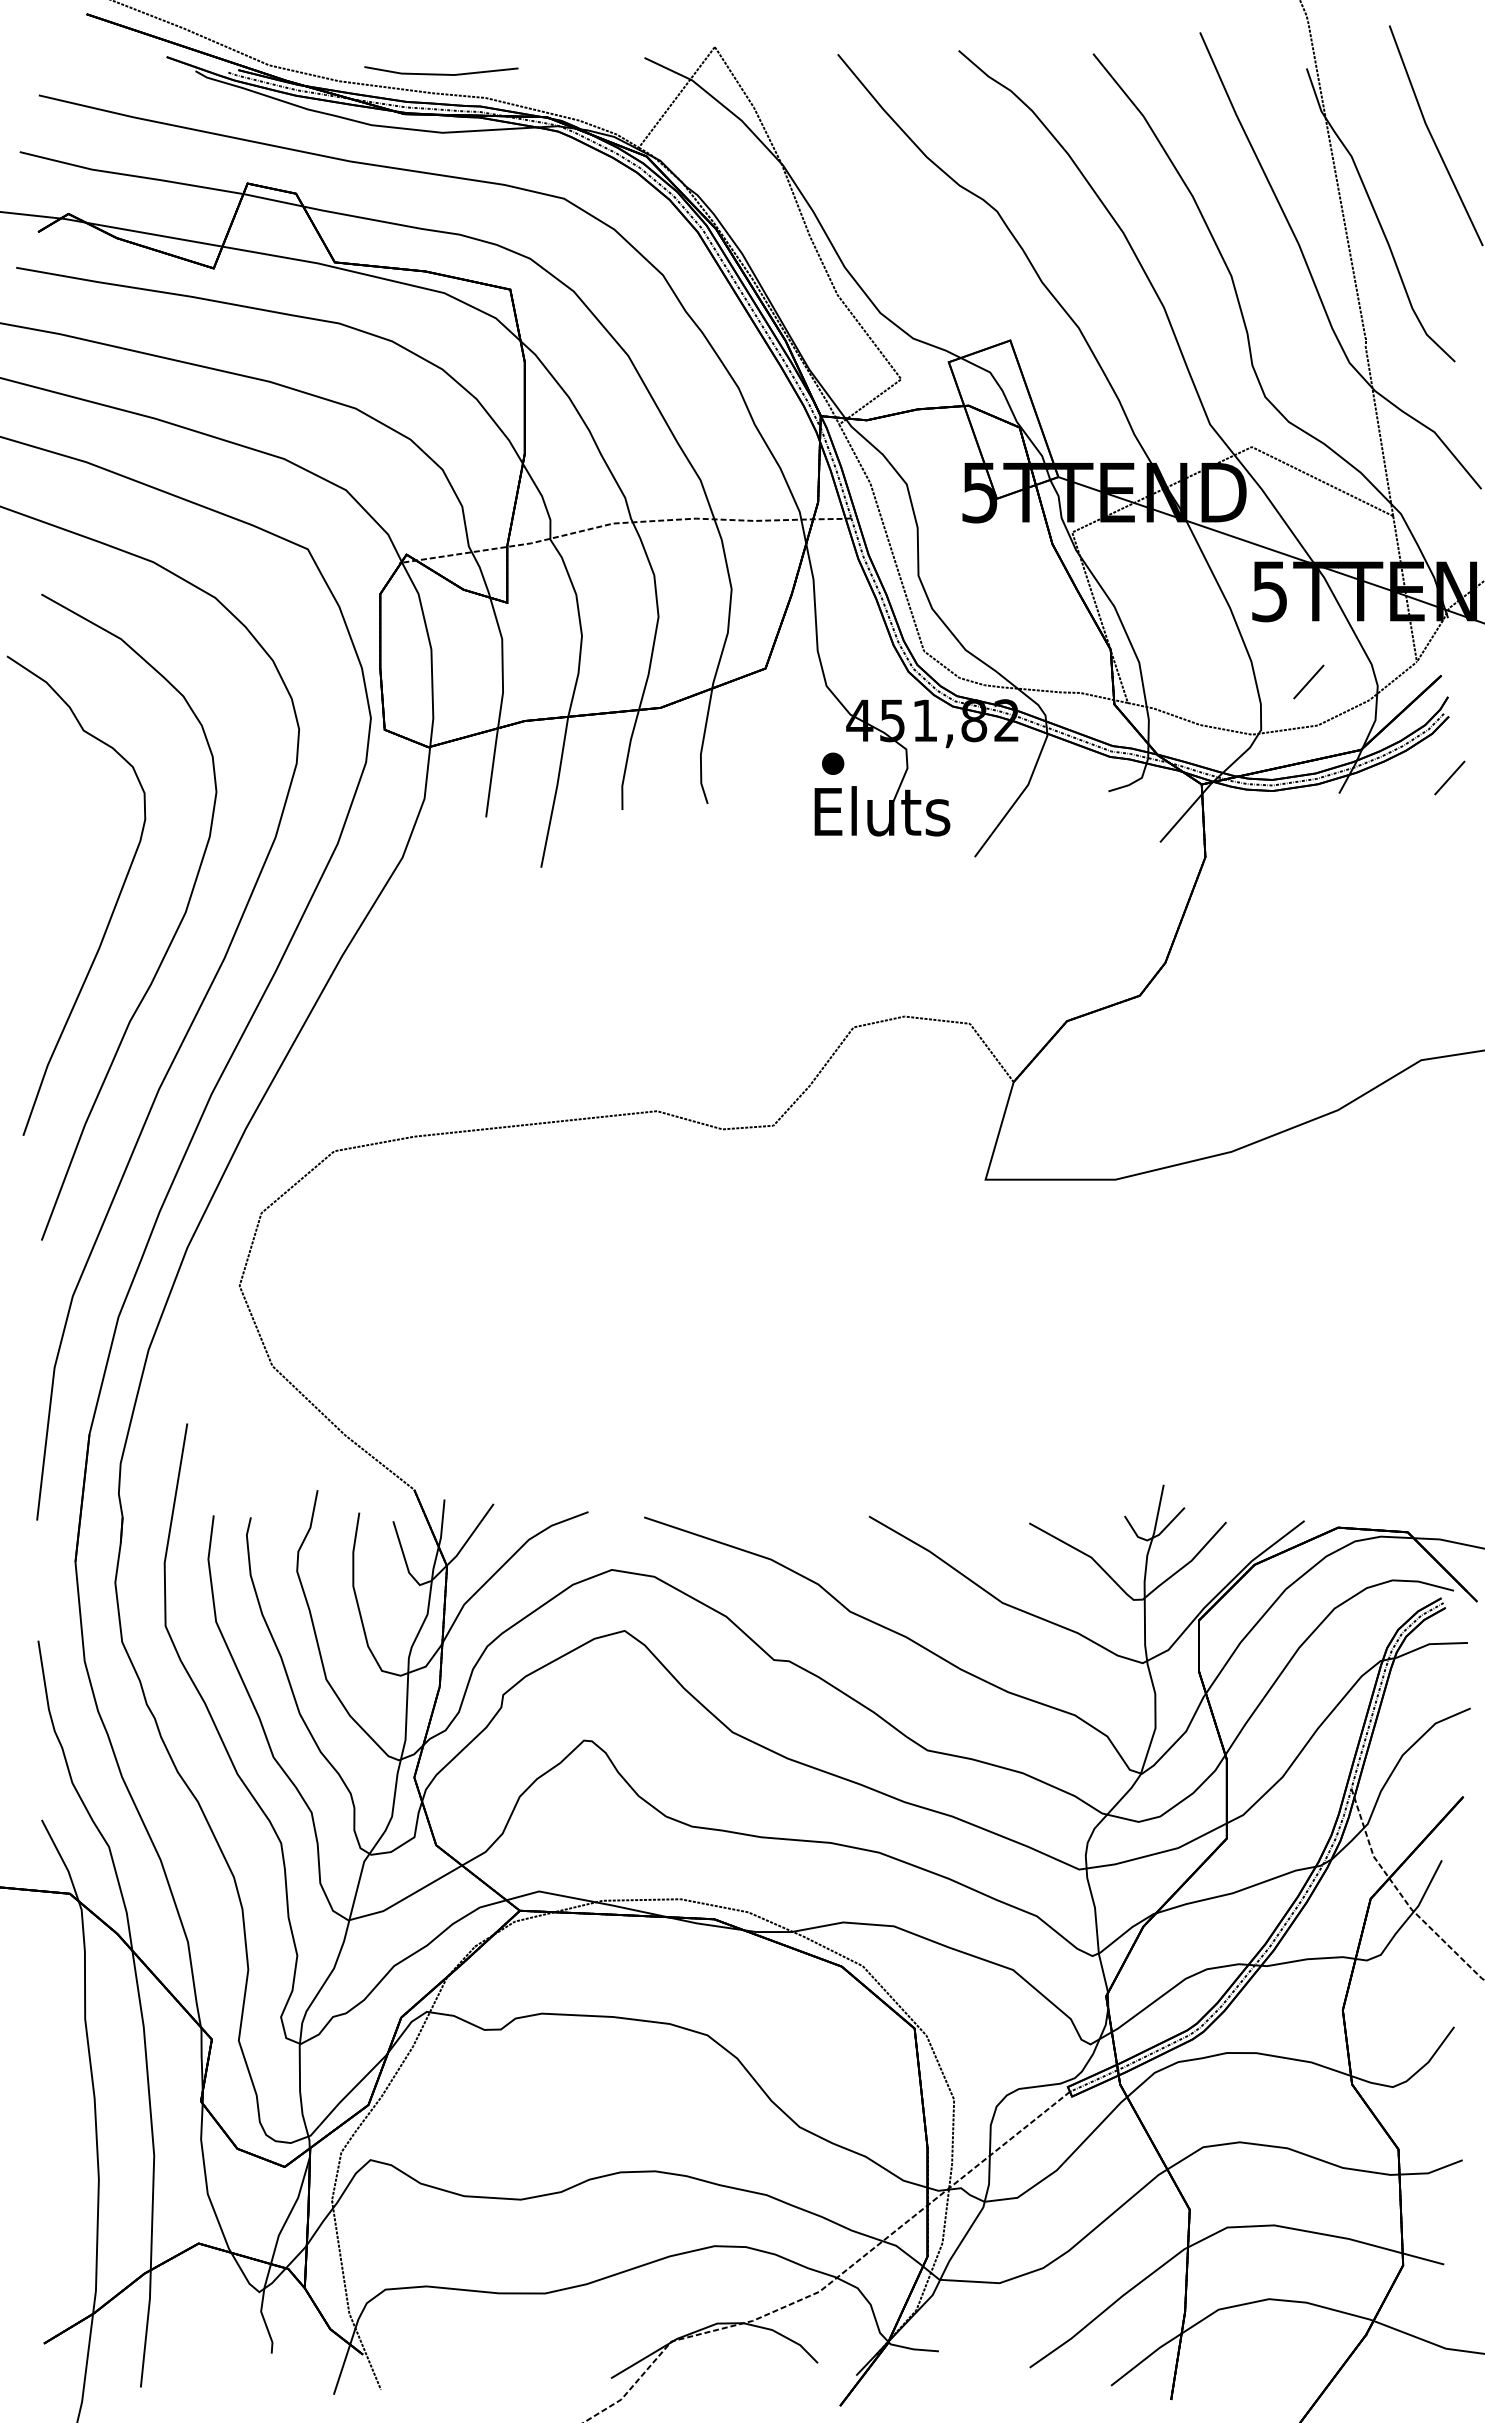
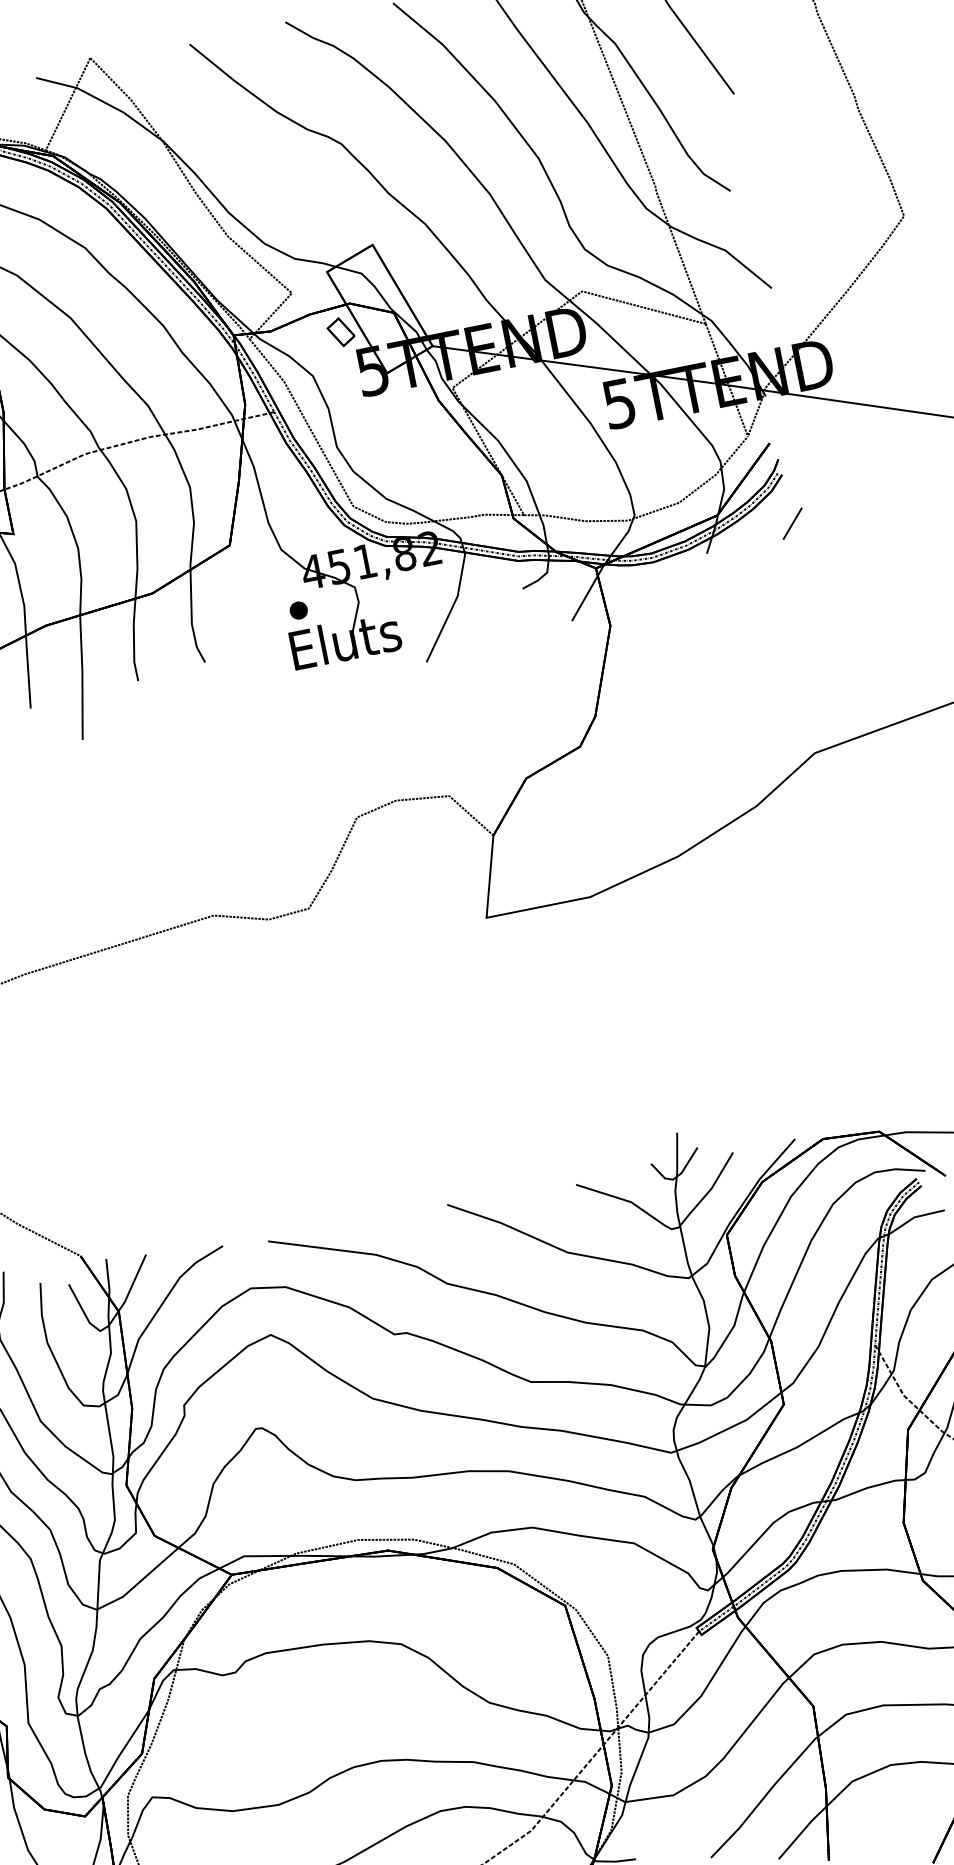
part: (950, 438) -> (340, 332), added
line: (1308, 681) -> (664, 469), removed

